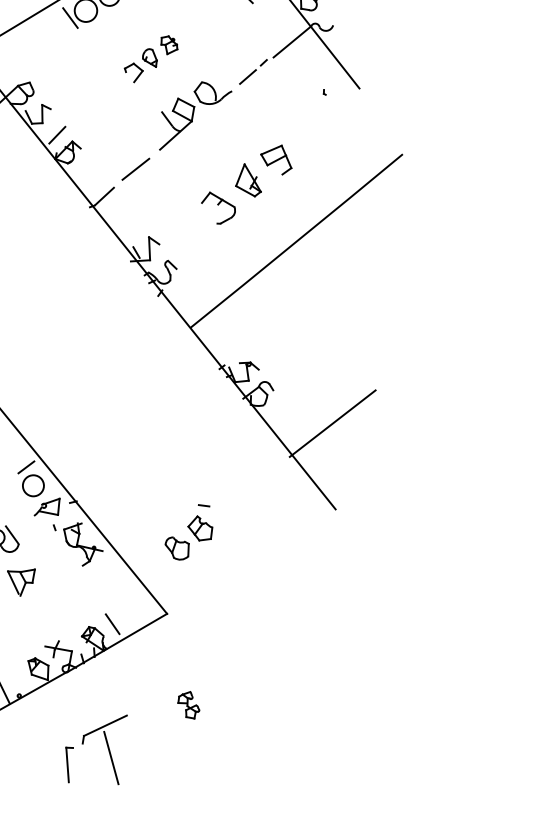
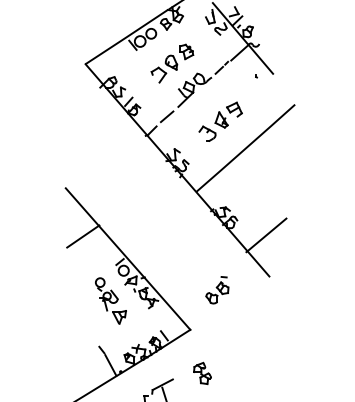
part: (151, 58) -> (172, 63), size x1.67
part: (189, 532) -> (217, 290), moved
part: (188, 703) -> (202, 372), size x1.67

